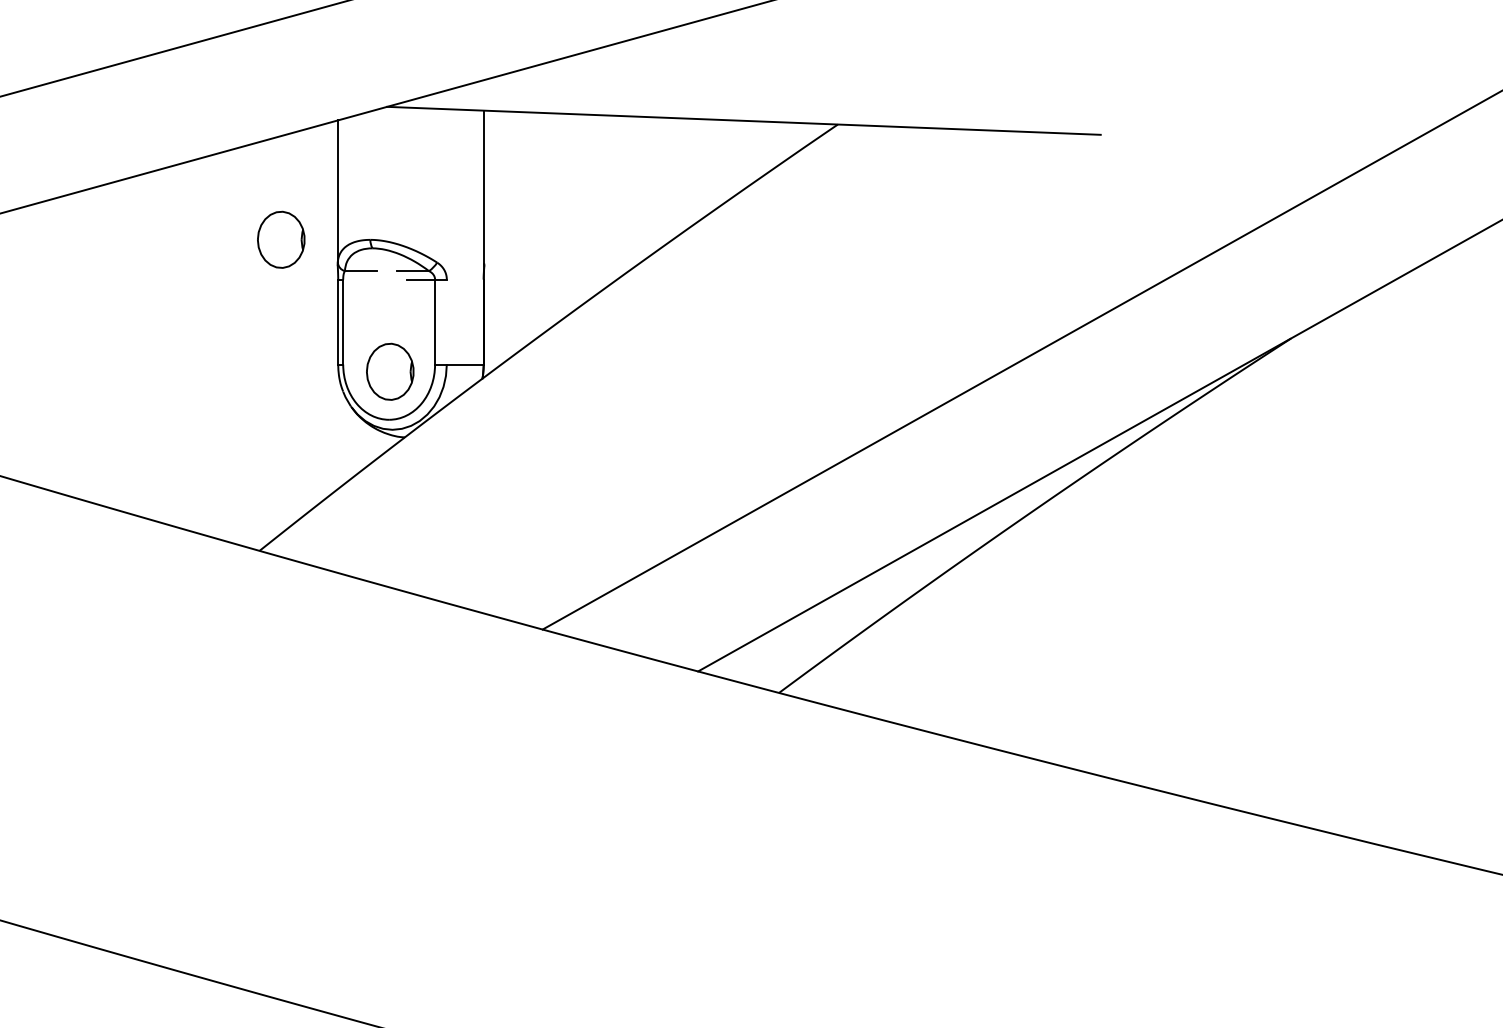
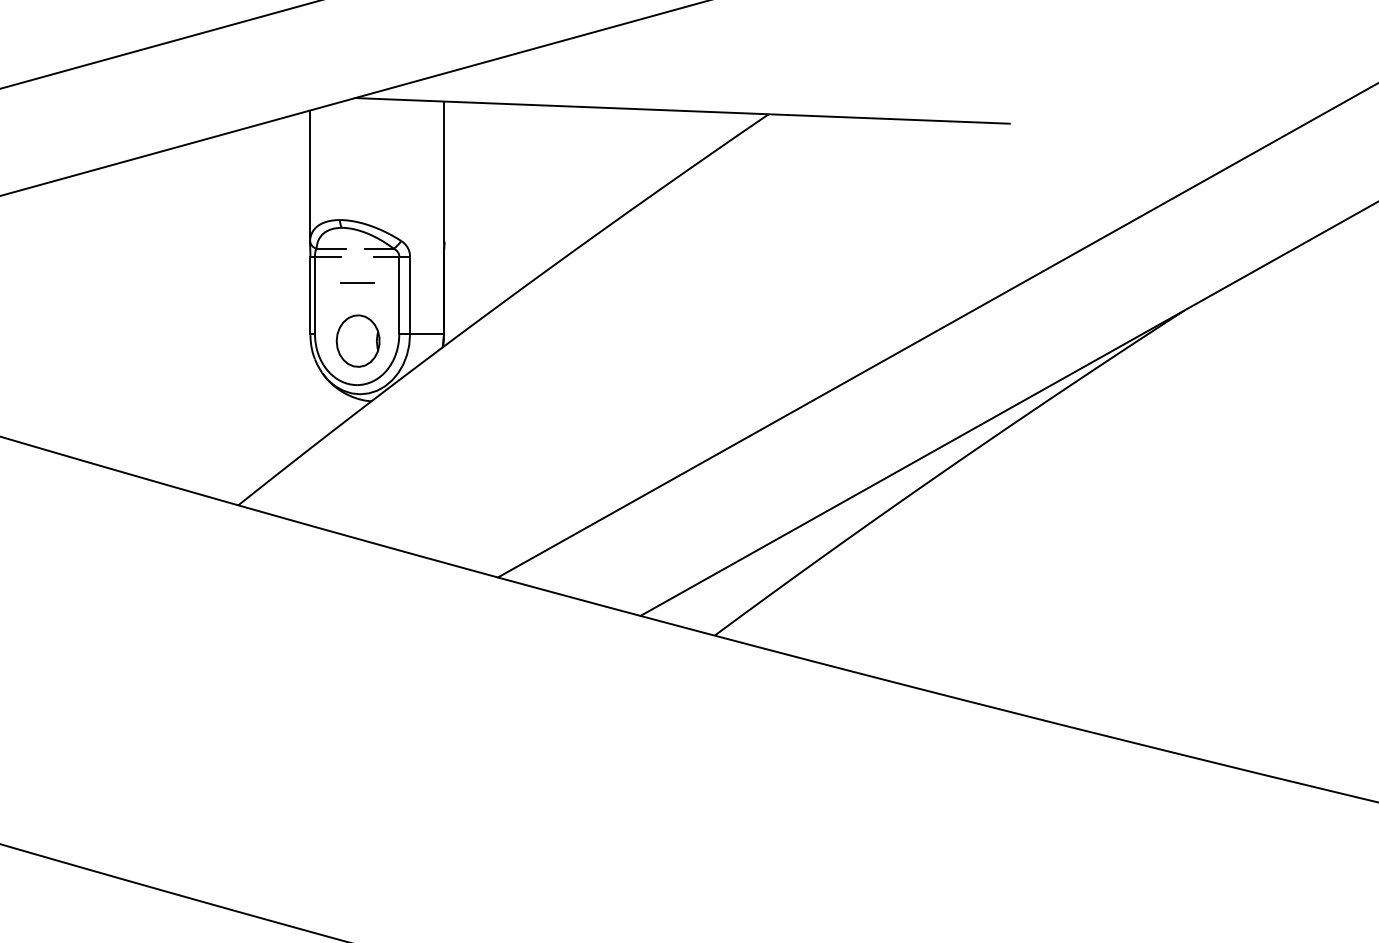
part: (281, 239) -> (258, 219), removed
line: (356, 279) -> (327, 256), added
line: (388, 307) -> (356, 282), added
line: (446, 321) -> (409, 294), added

